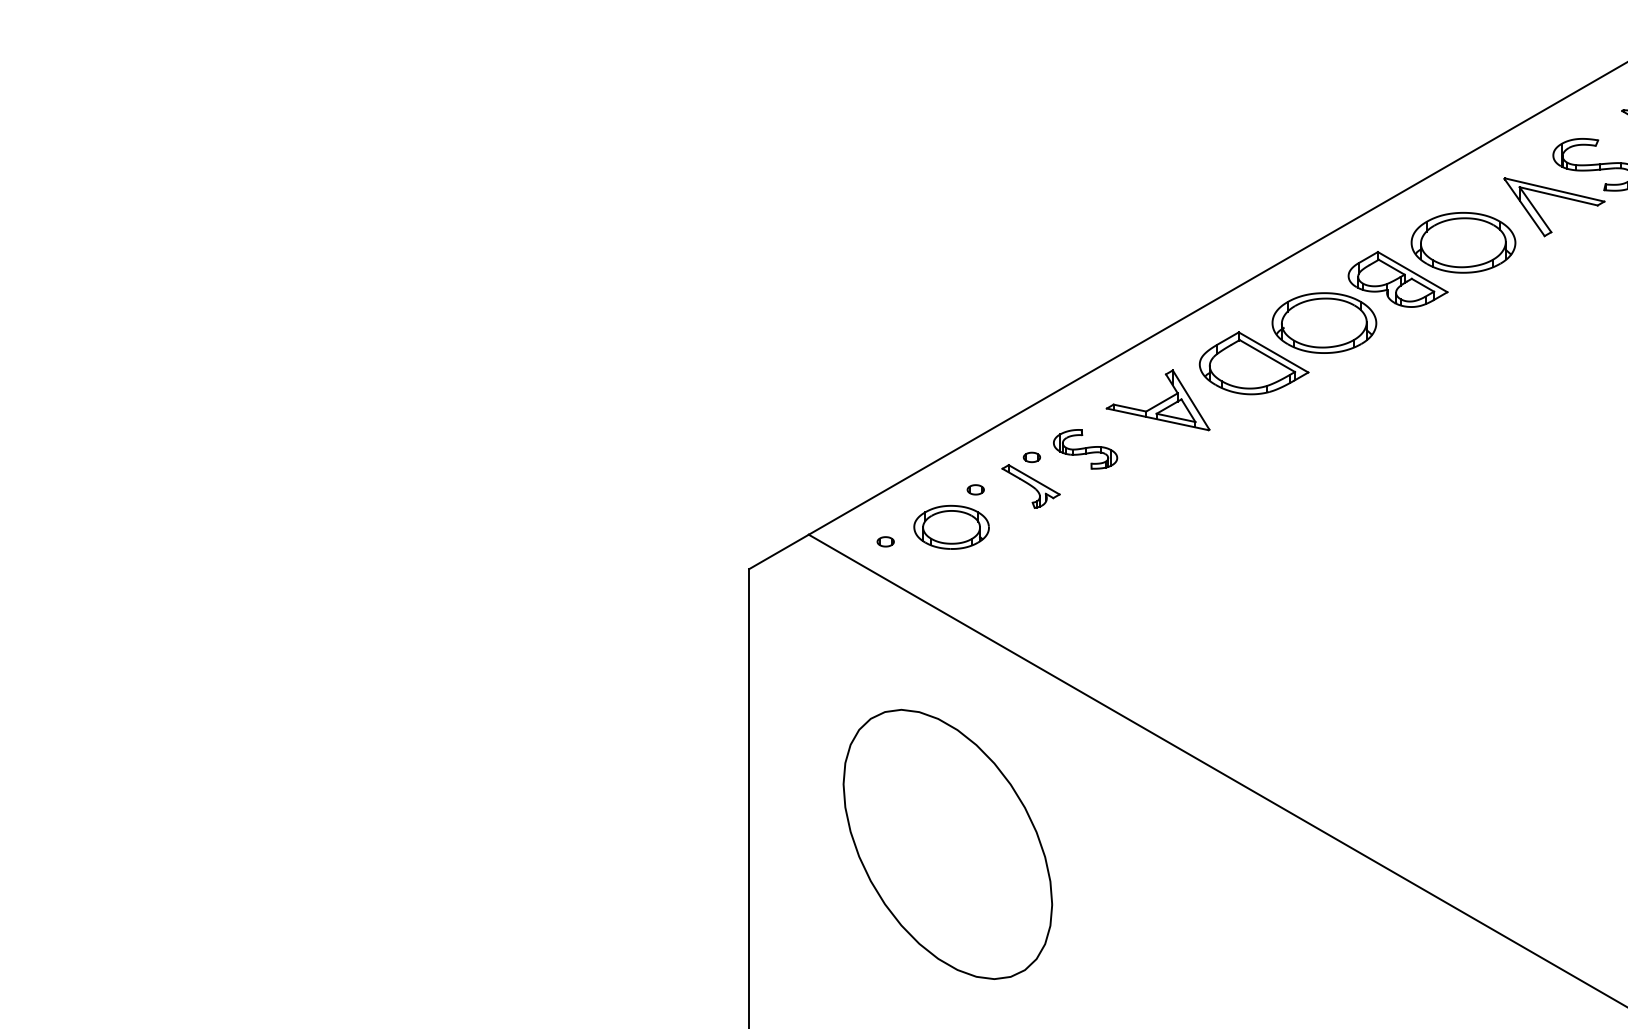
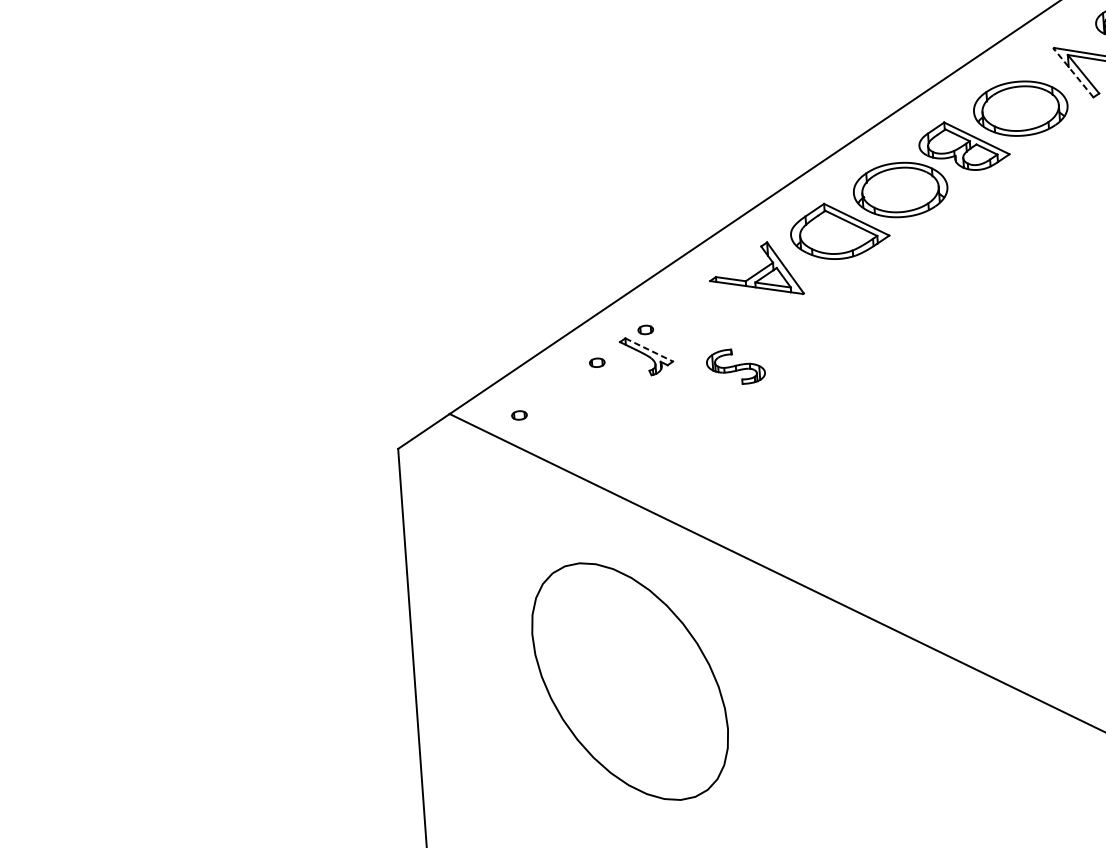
line: (1524, 207) -> (1073, 72), solid -> dashed
part: (1085, 449) -> (735, 367), moved
line: (1034, 480) -> (649, 350), solid -> dashed
part: (951, 526) -> (577, 397), removed
part: (947, 843) -> (629, 680), moved

